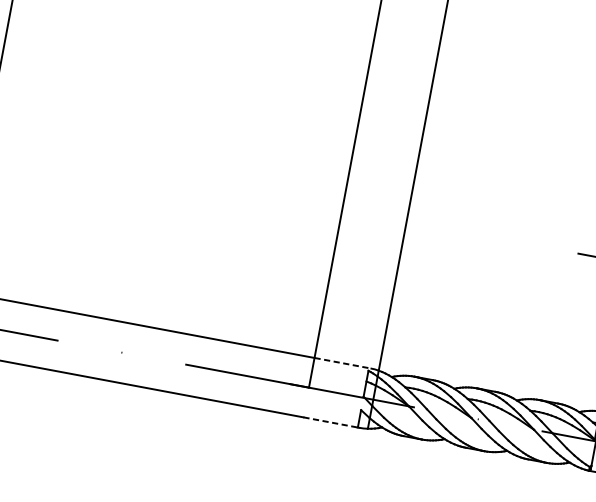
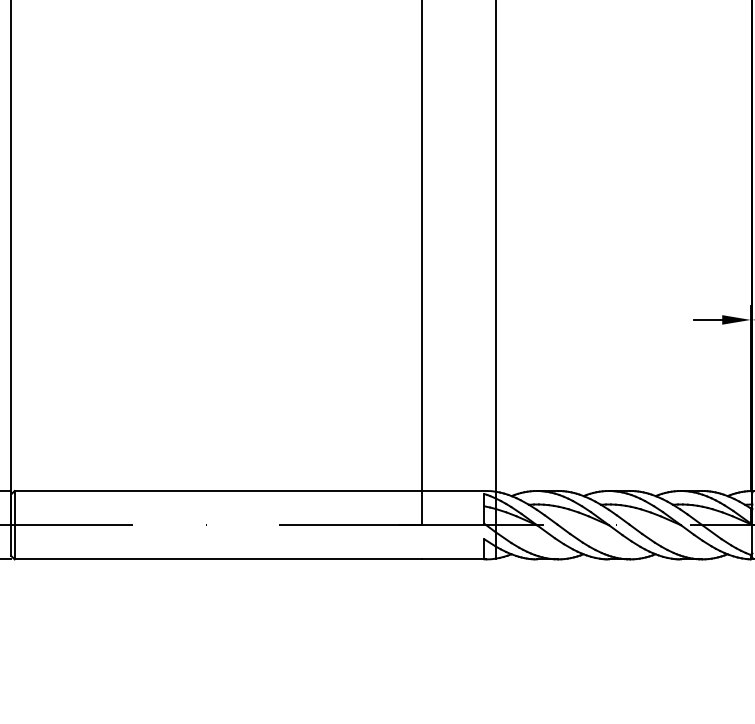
line: (343, 362) -> (454, 490), dashed -> solid
line: (331, 422) -> (454, 559), dashed -> solid

